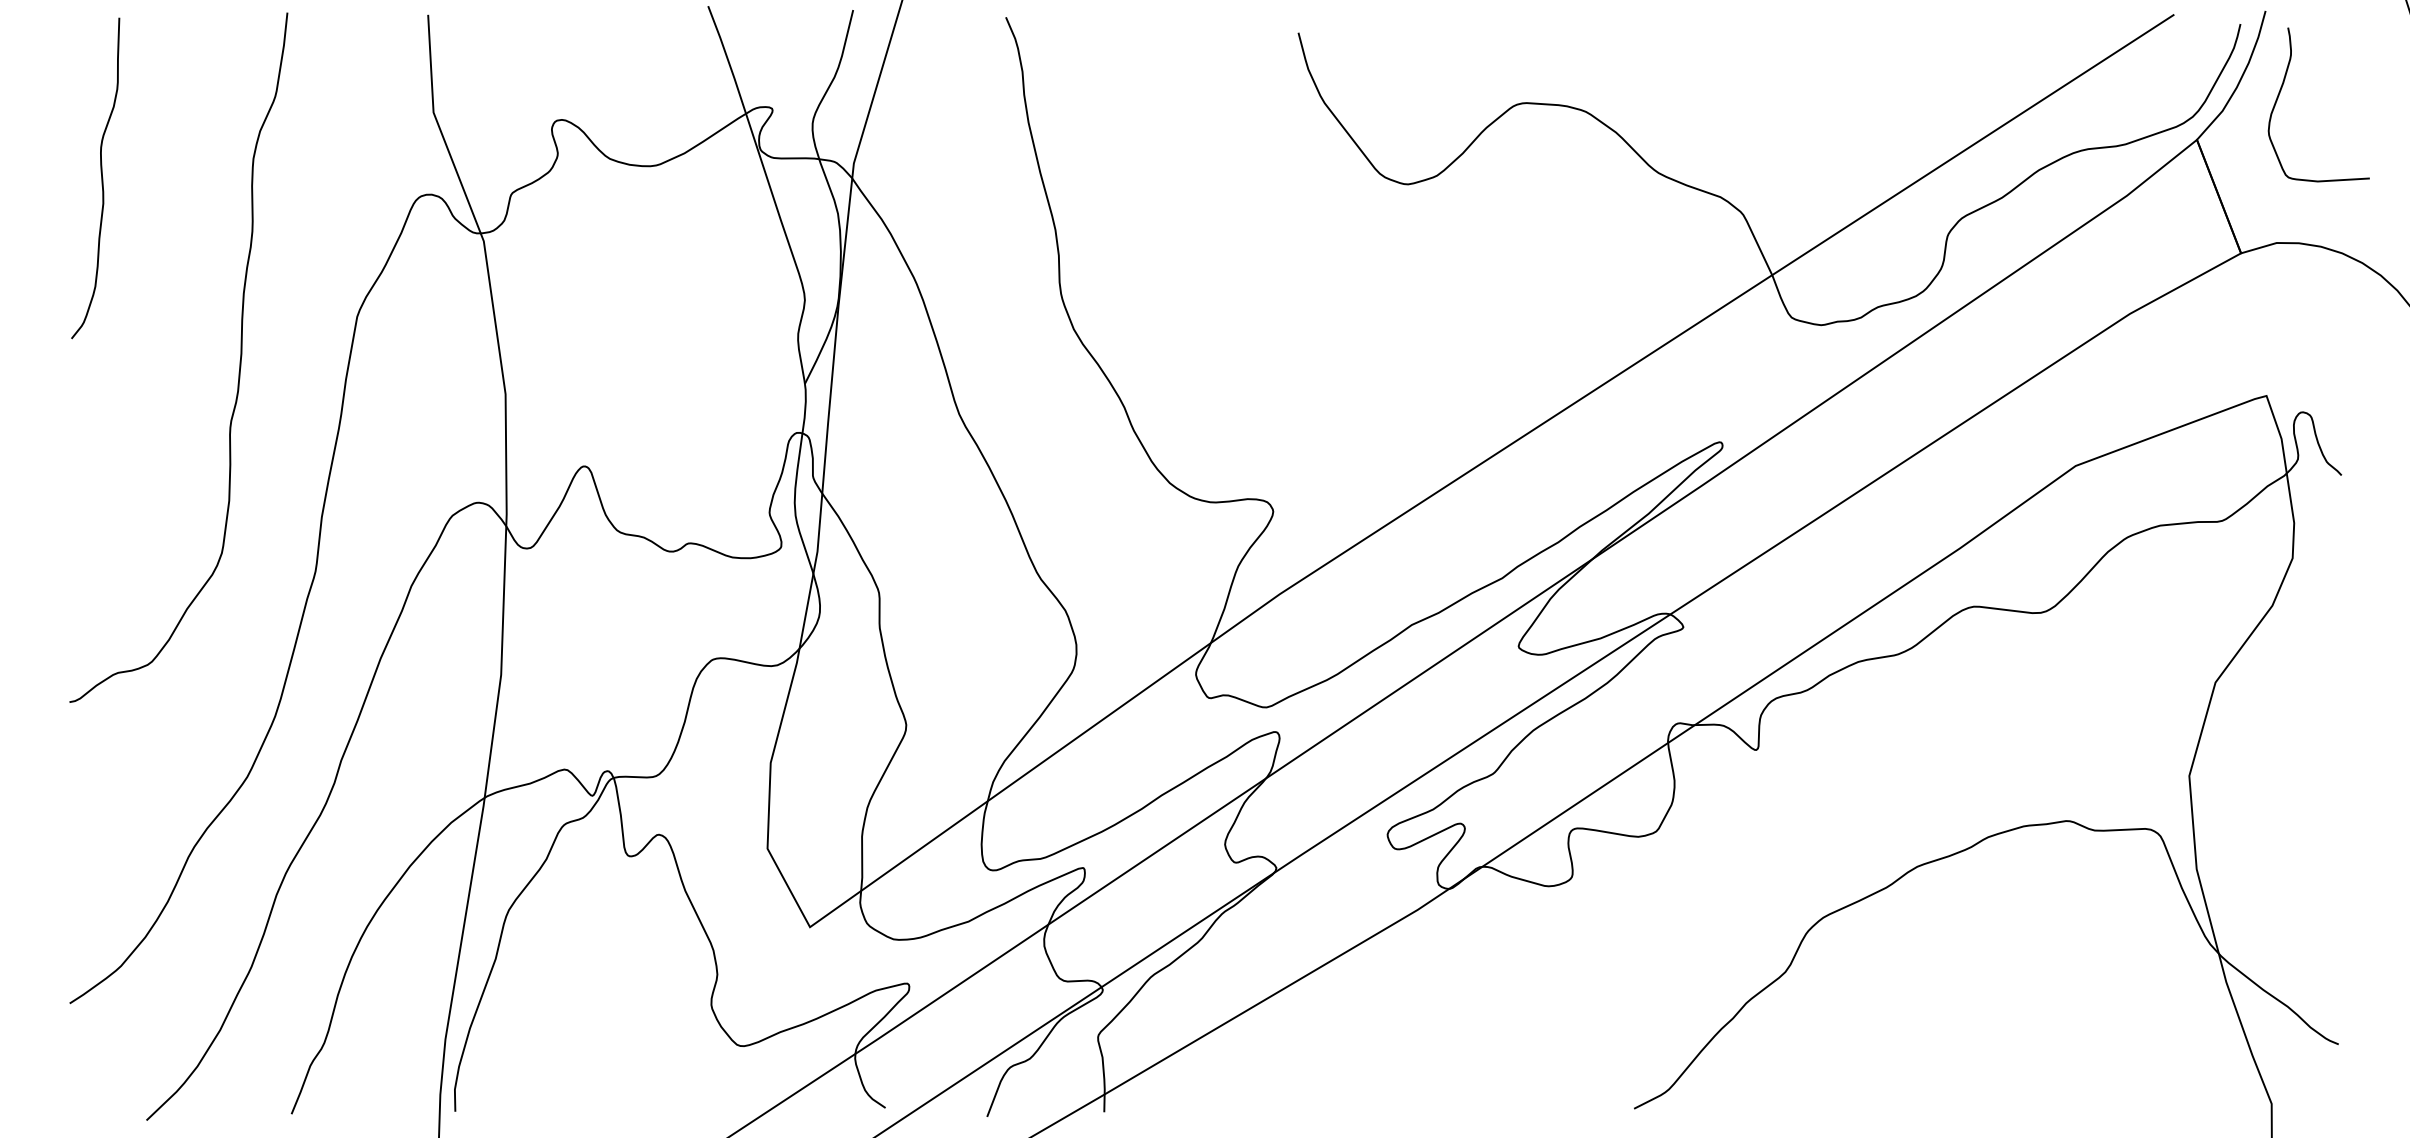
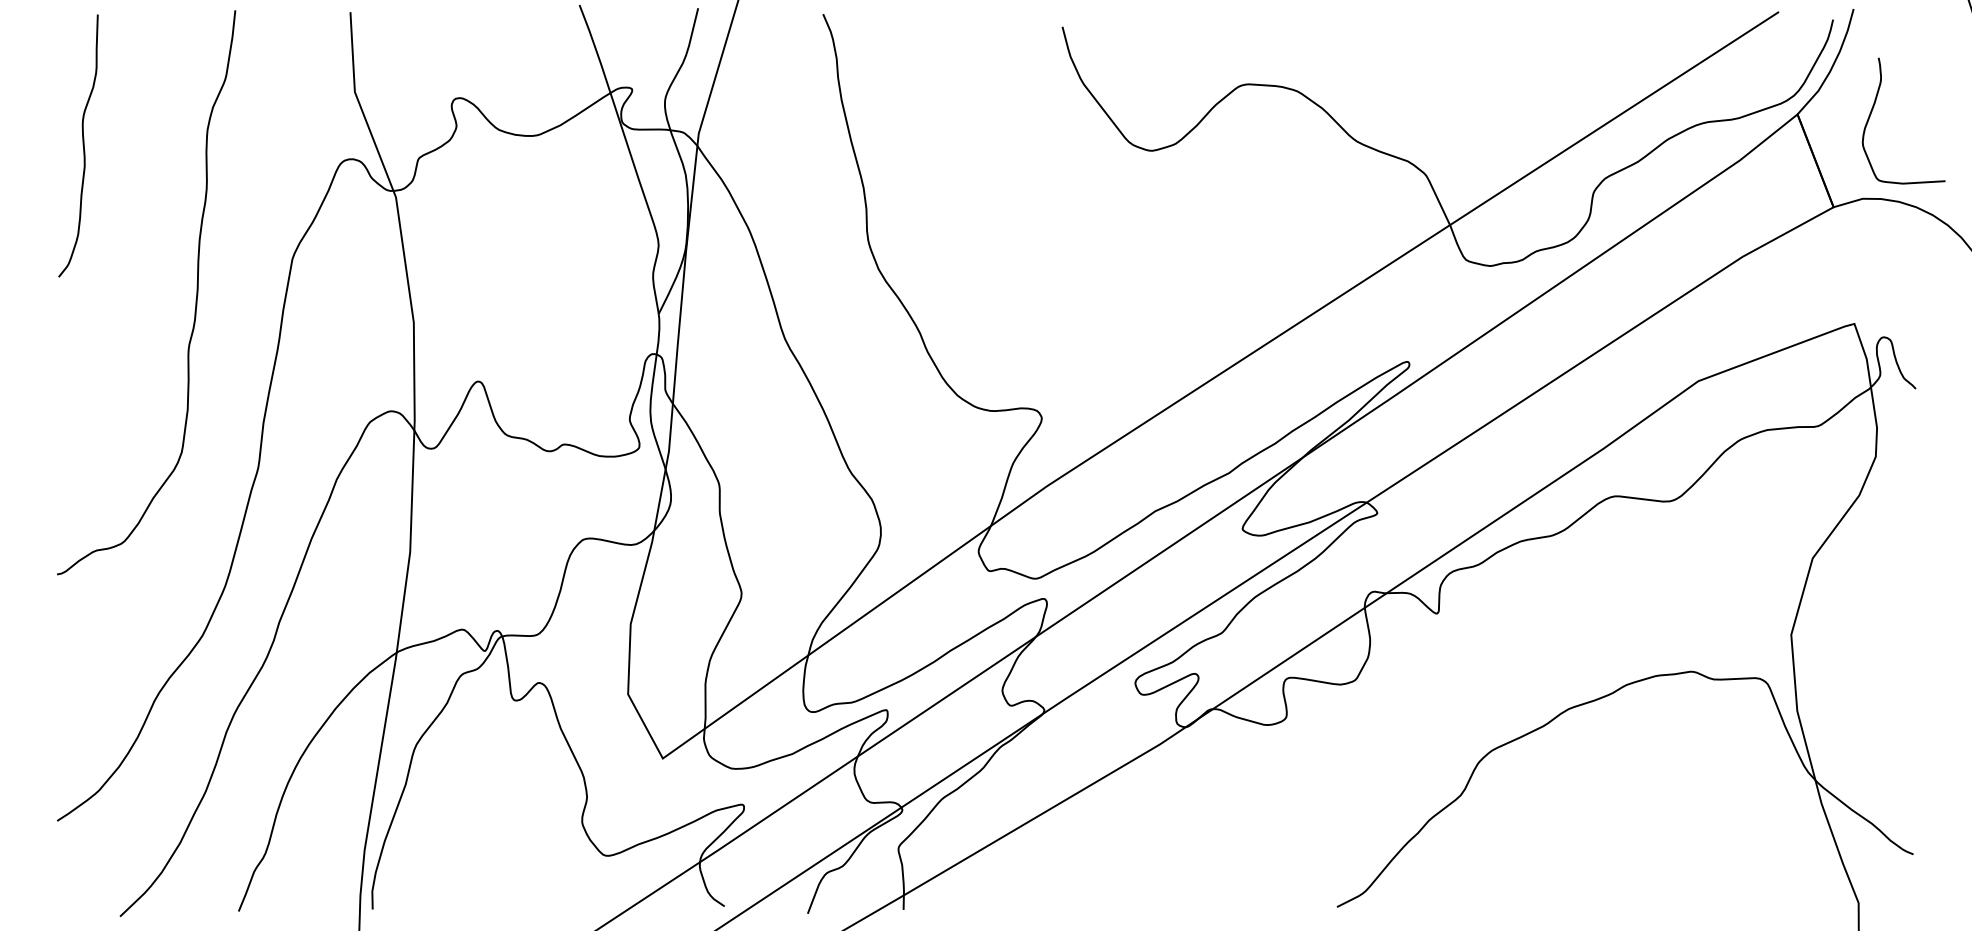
curve: (2282, 88) -> (1874, 107), moved

